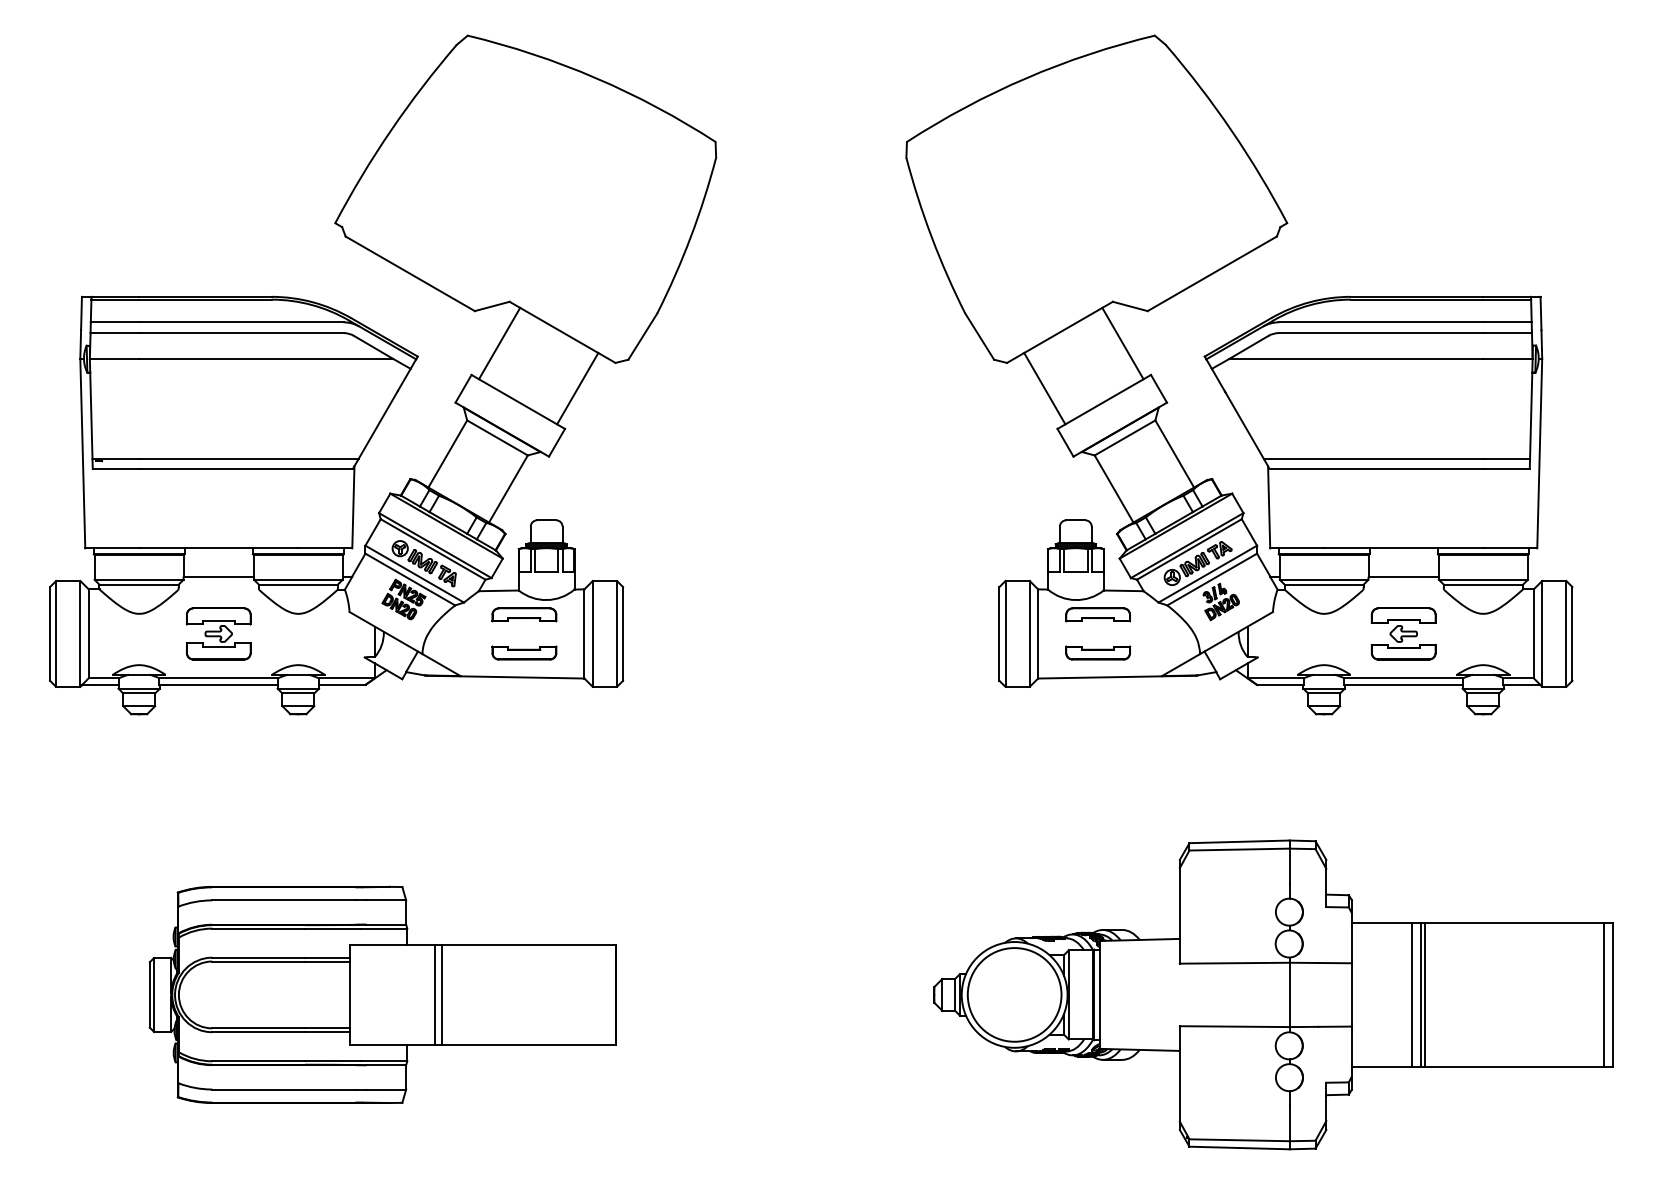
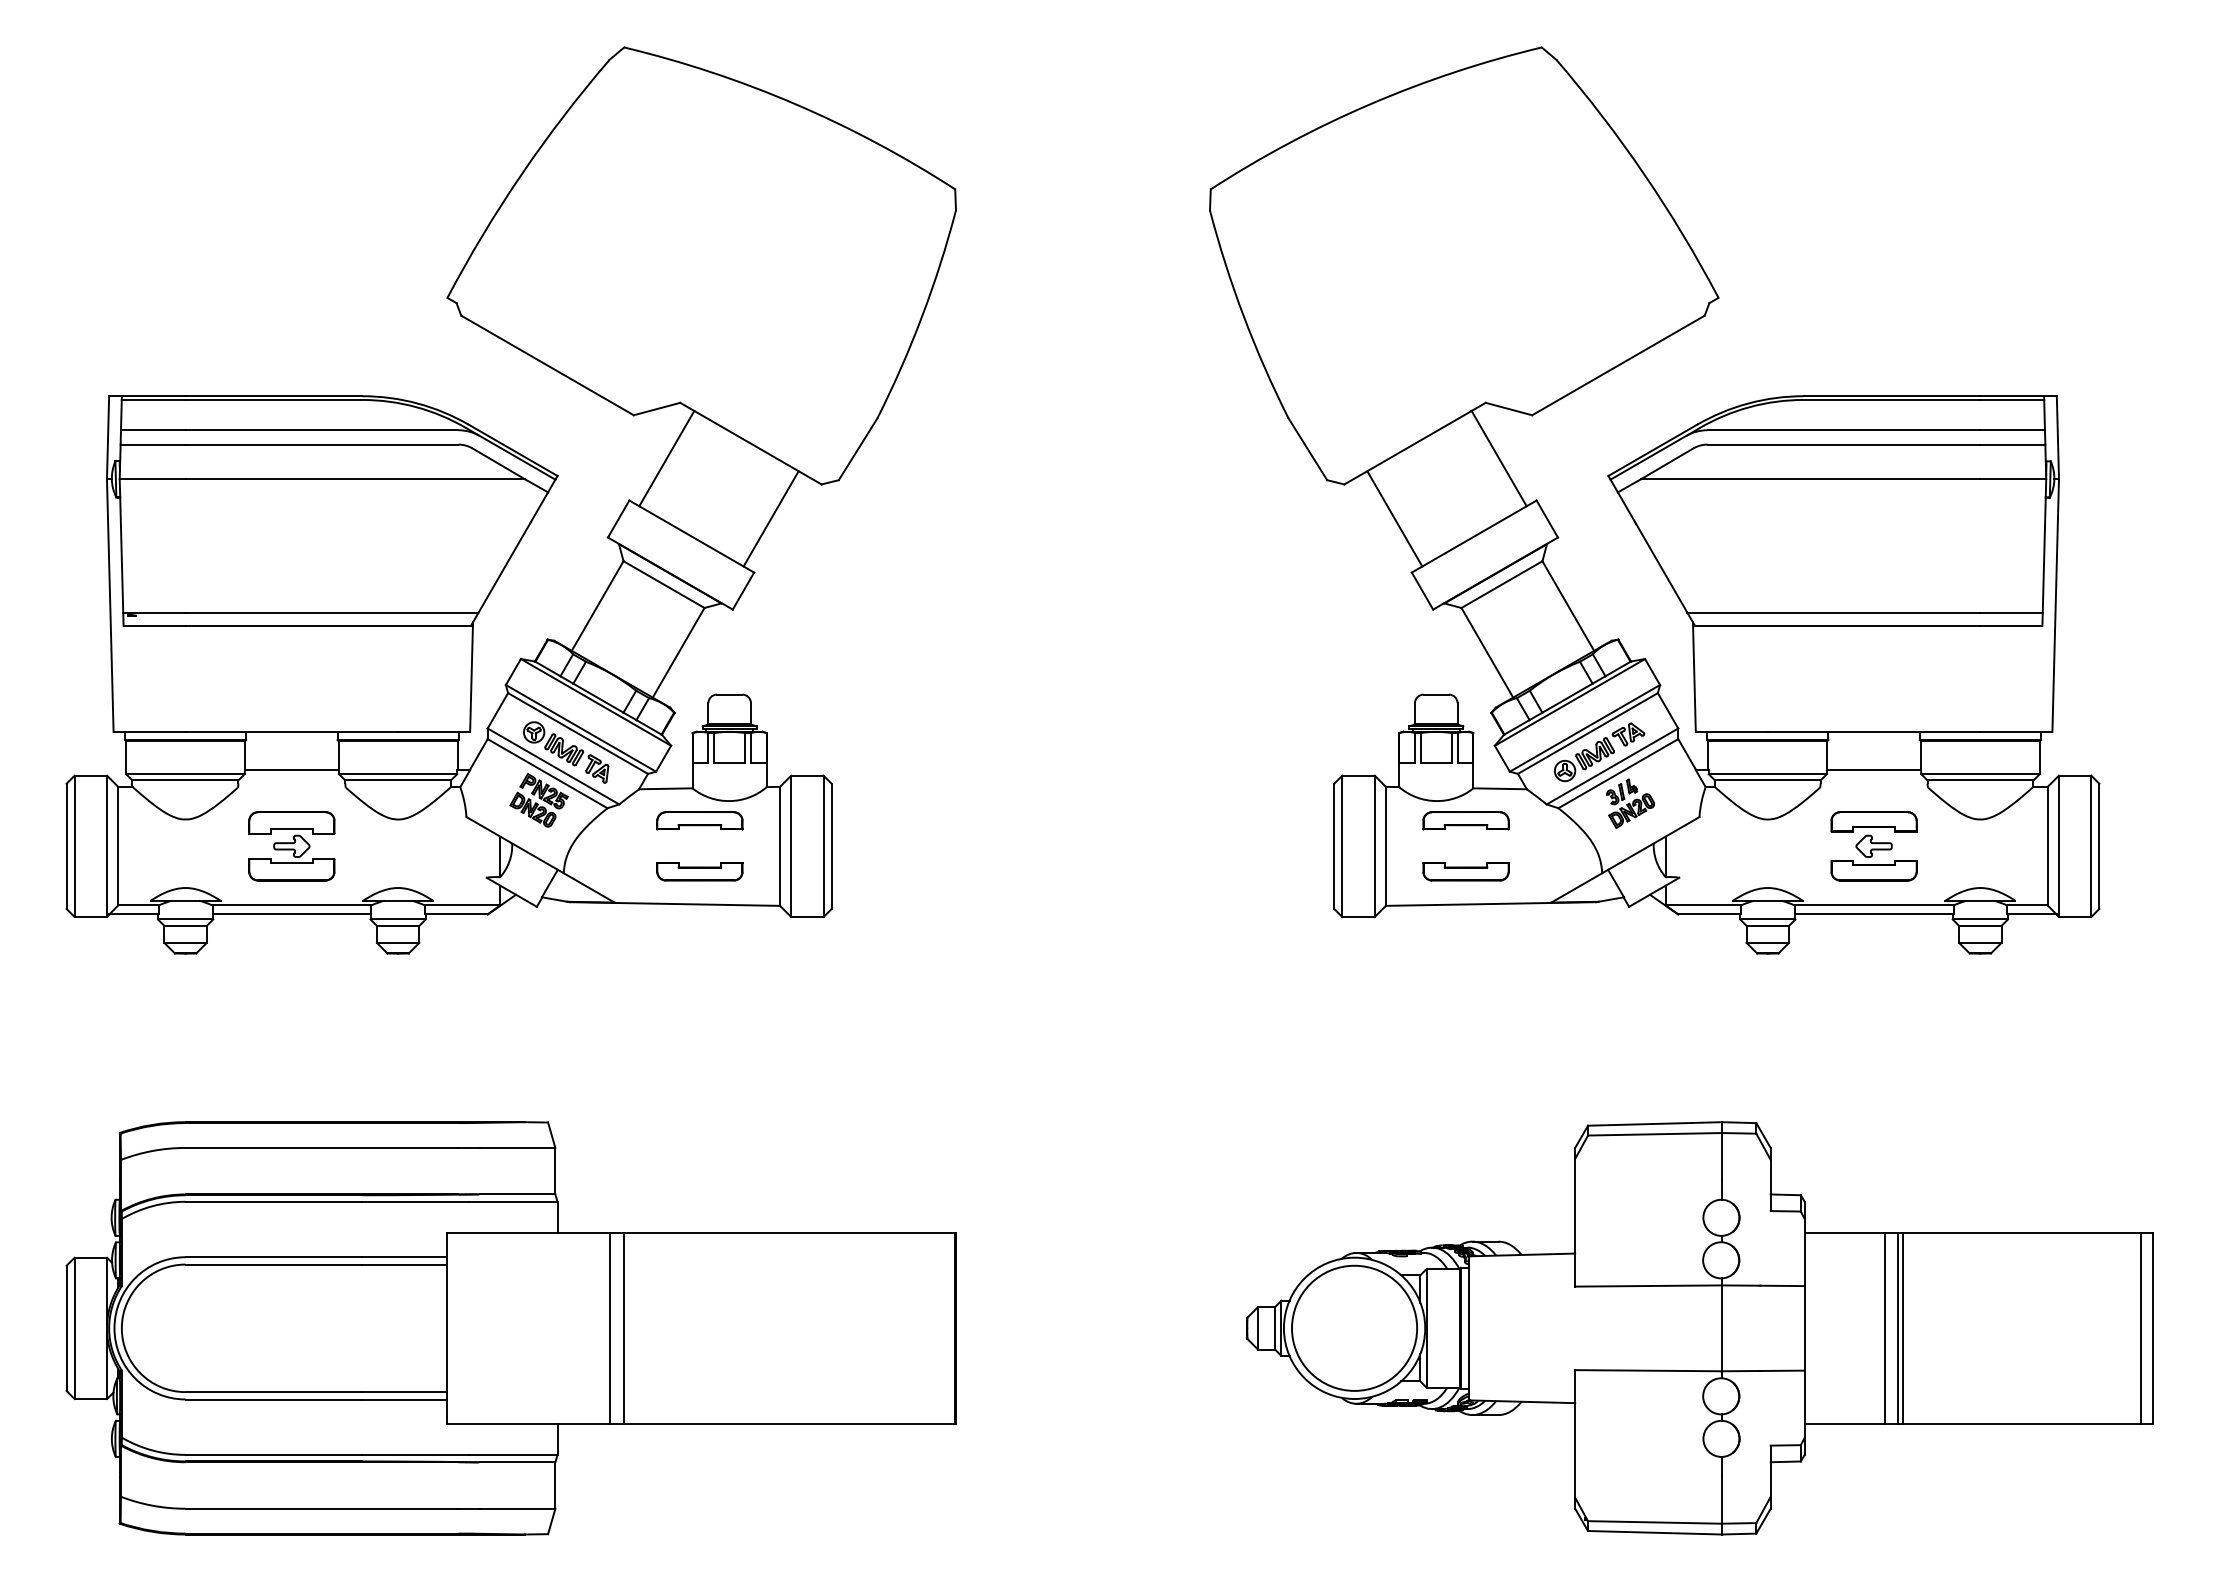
part: (382, 995) -> (510, 1328), size x1.43

